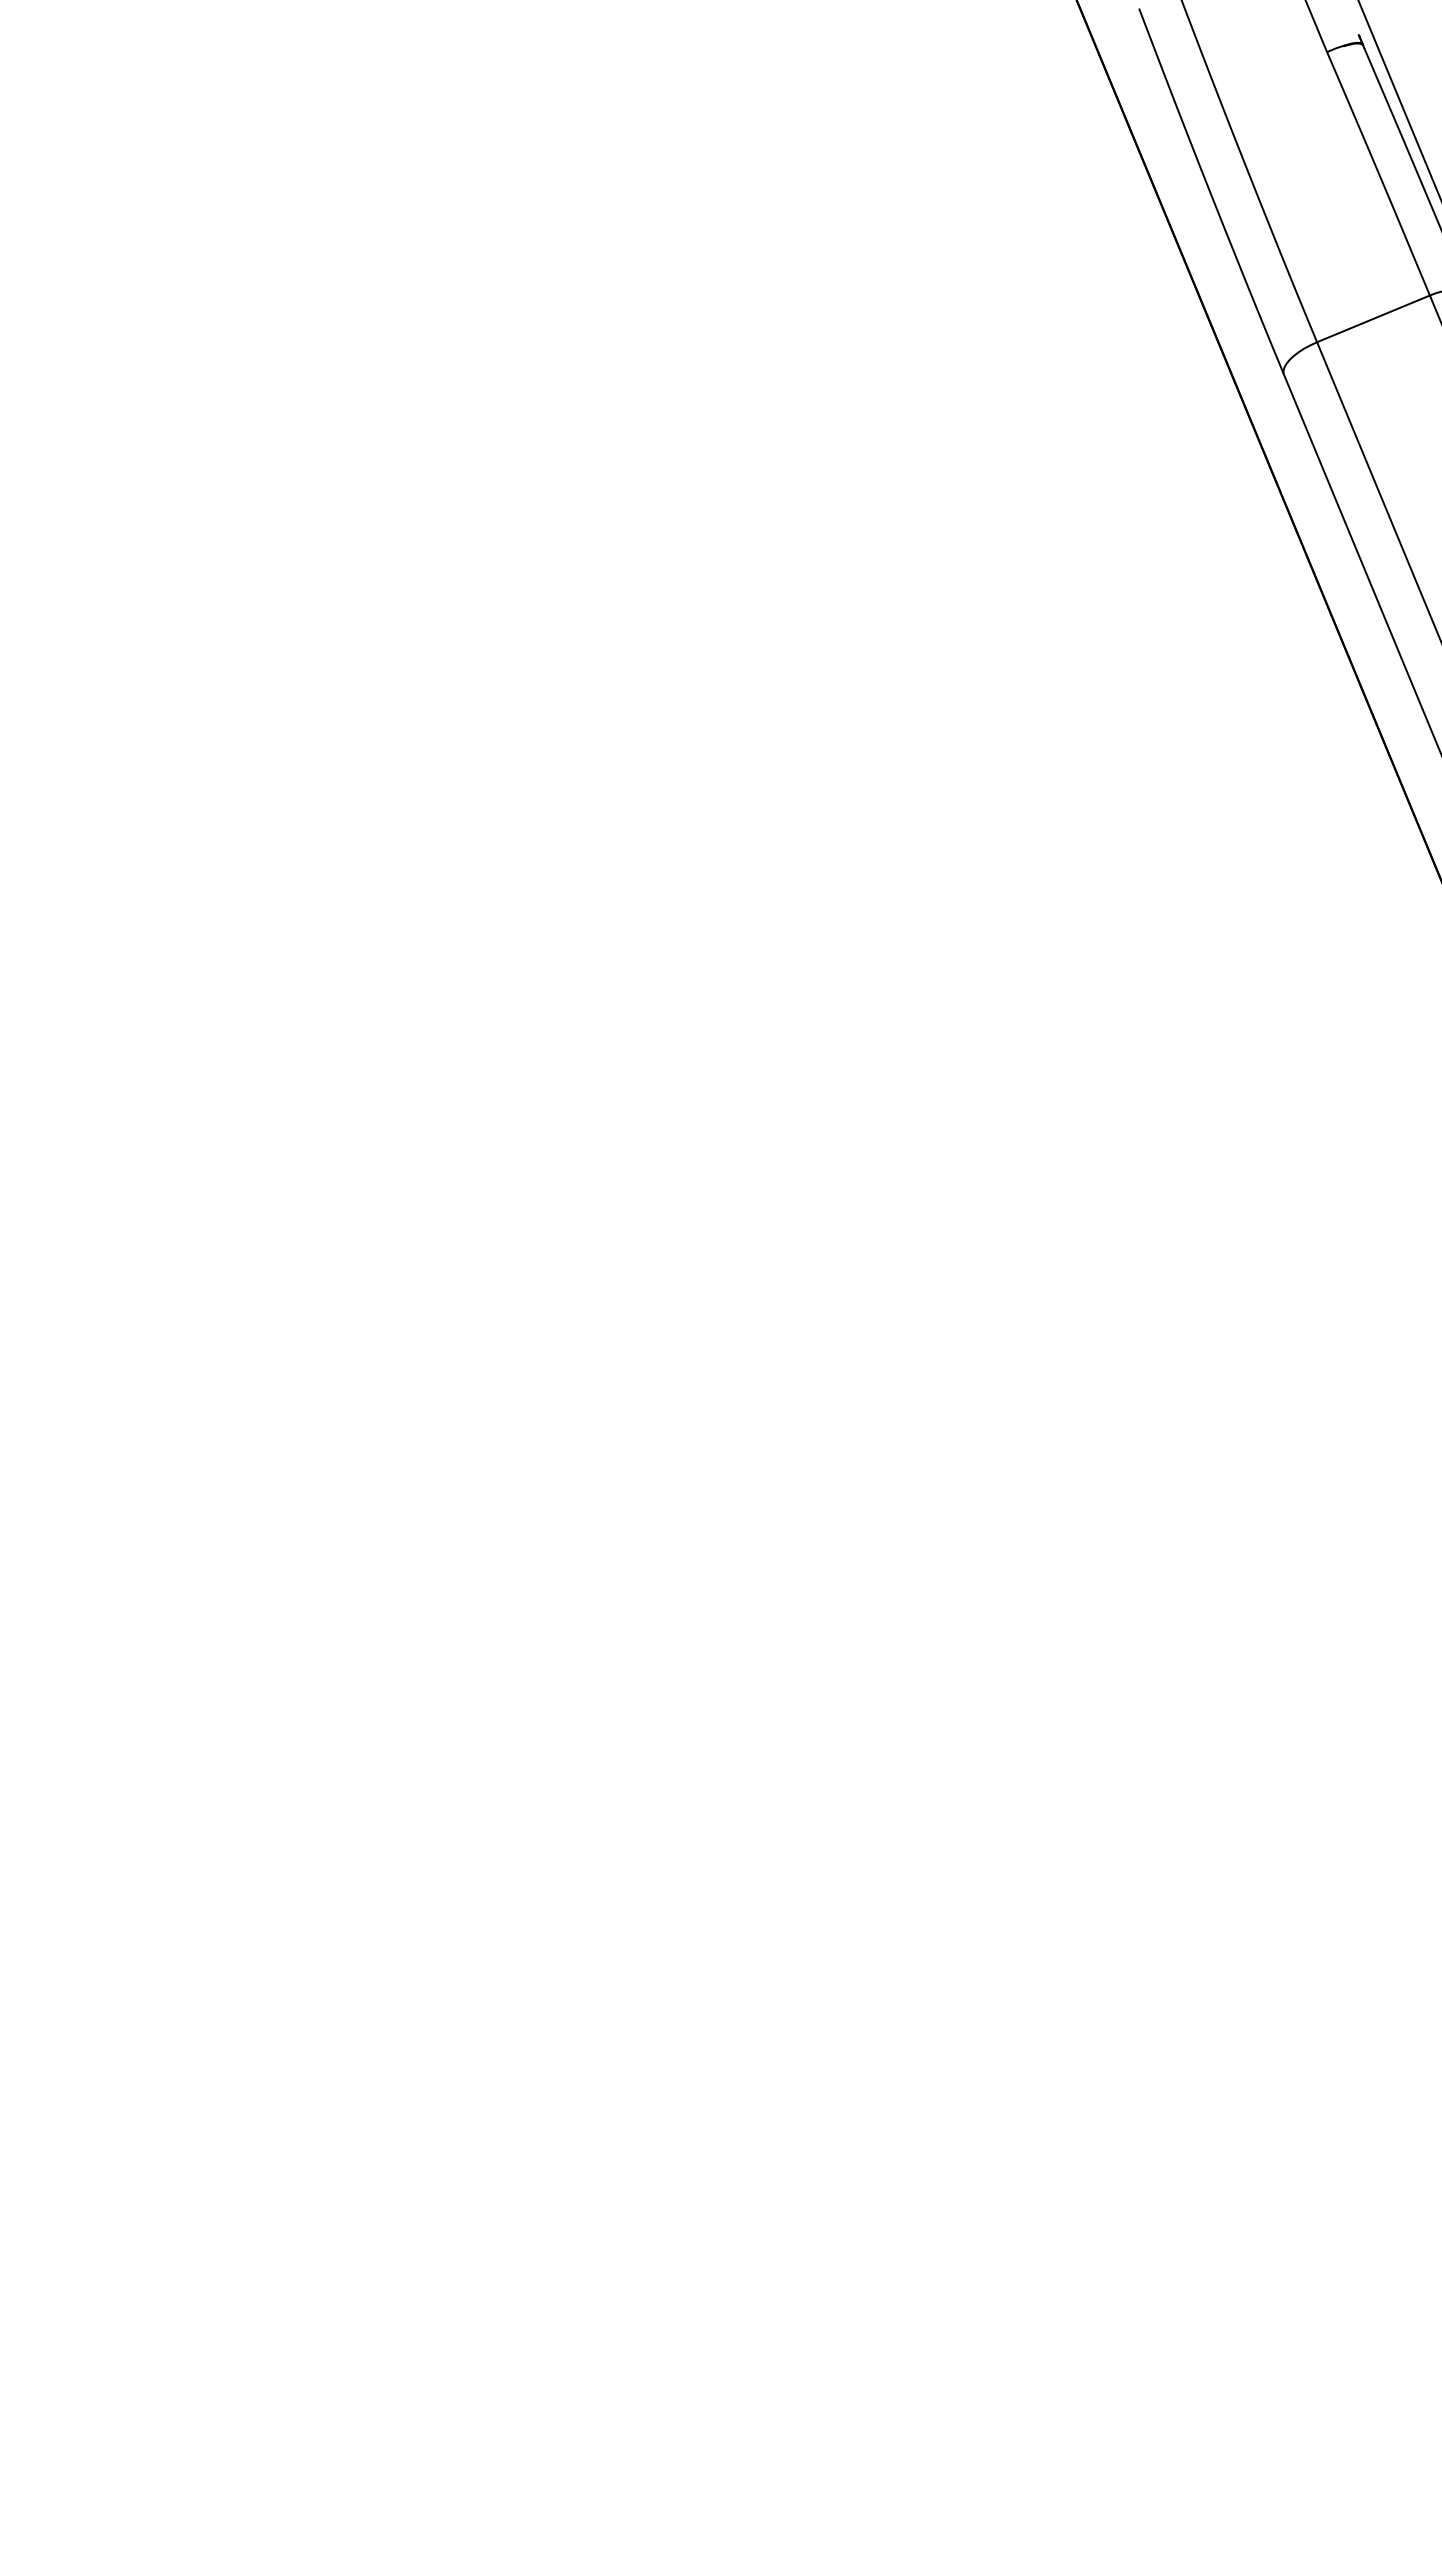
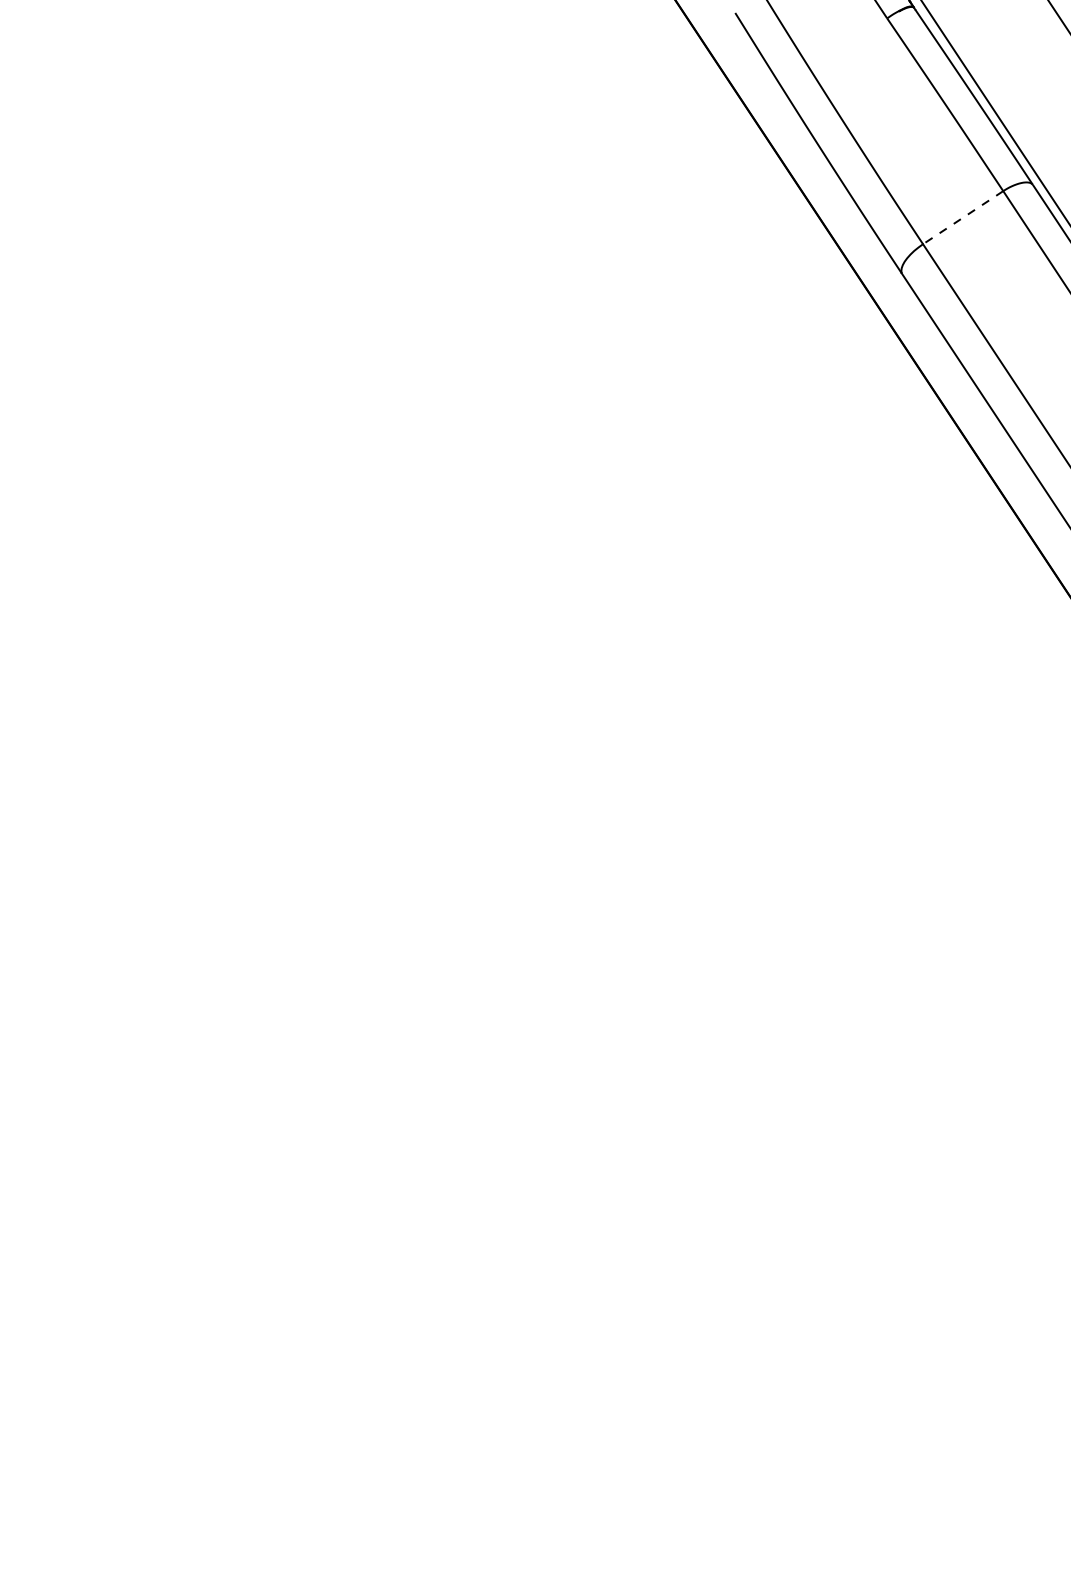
line: (1373, 319) -> (963, 218), solid -> dashed

